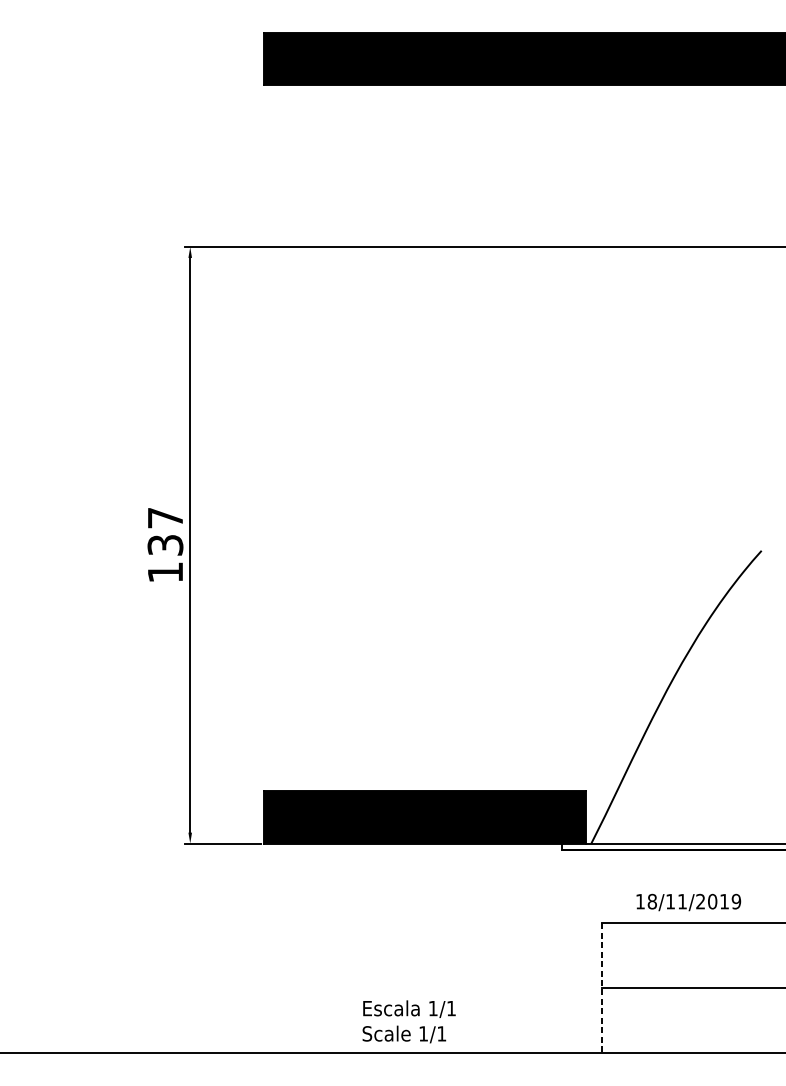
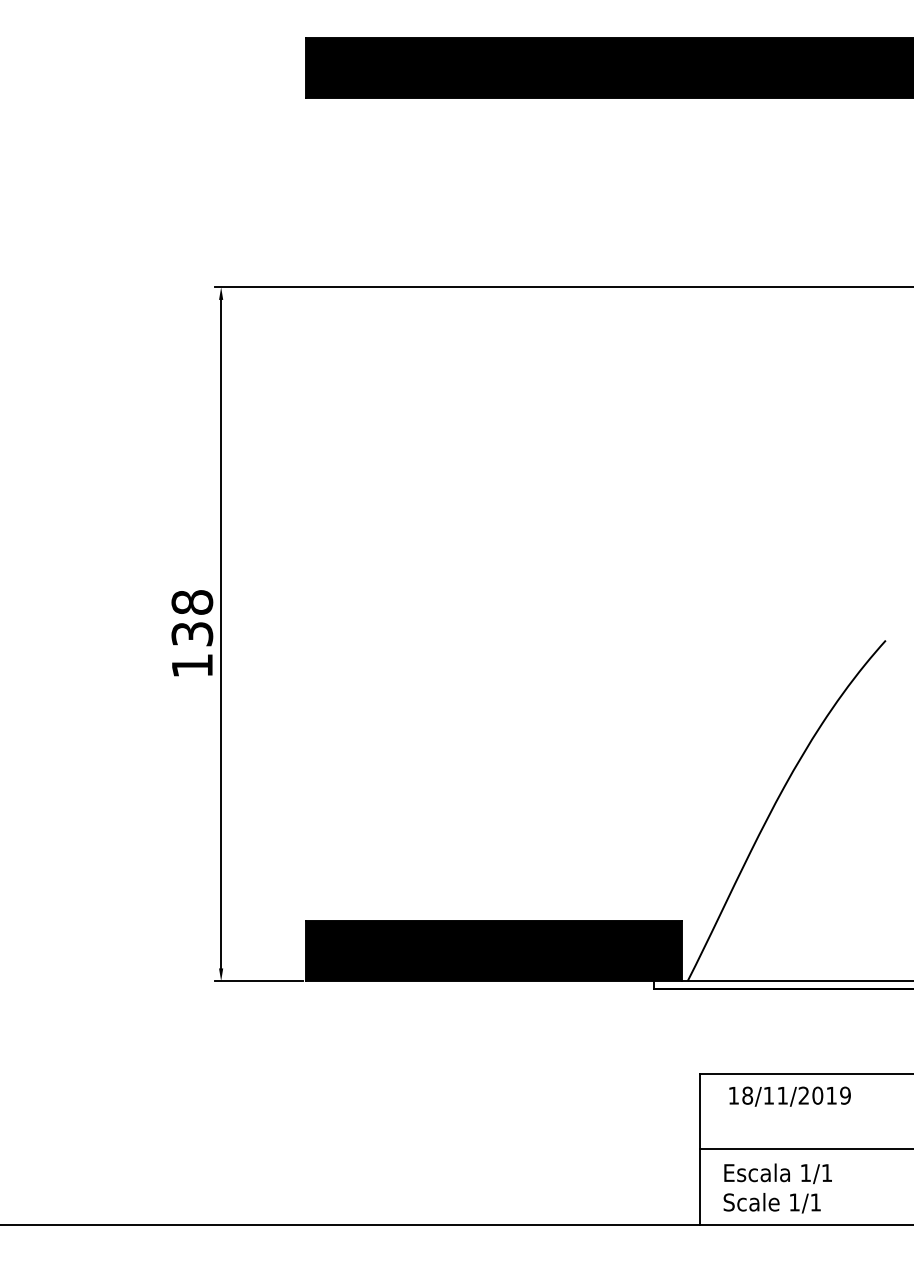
text: (165, 518) -> (192, 602), 137 -> 138
text: (688, 902) -> (789, 1096), moved
line: (602, 988) -> (700, 1149), dashed -> solid
text: (408, 1021) -> (777, 1188), moved

